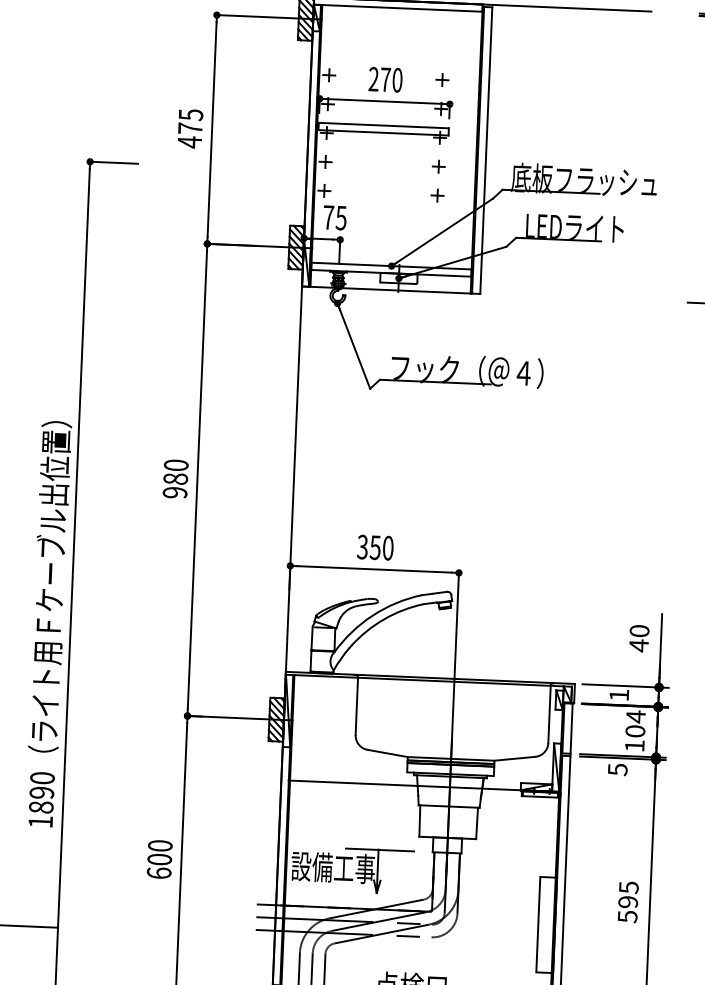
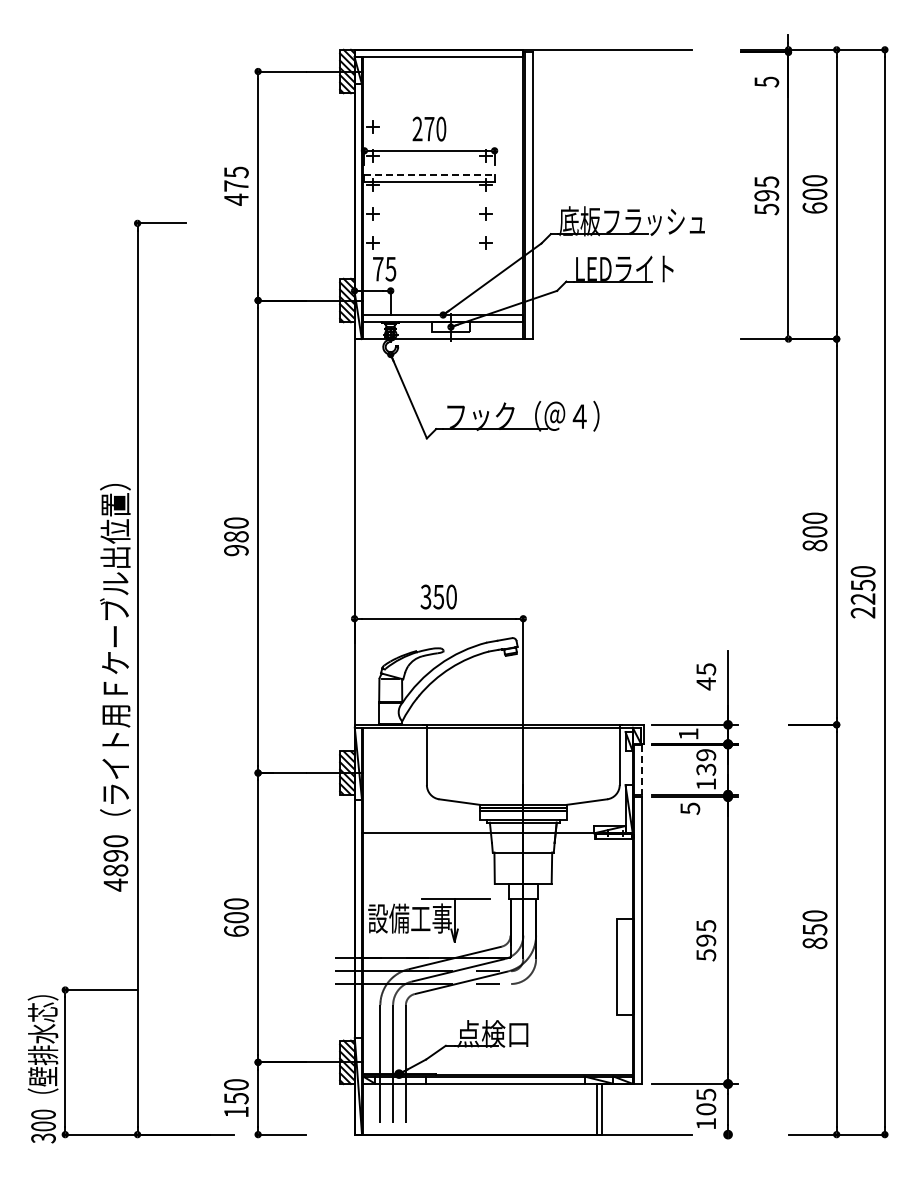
part: (441, 79) -> (485, 126), removed
line: (384, 125) -> (430, 174), solid -> dashed
text: (638, 631) -> (705, 669), 40 -> 45
text: (635, 723) -> (706, 761), 104 -> 139
line: (571, 729) -> (642, 770), solid -> dashed
text: (40, 821) -> (115, 884), 1890 -> 4890

